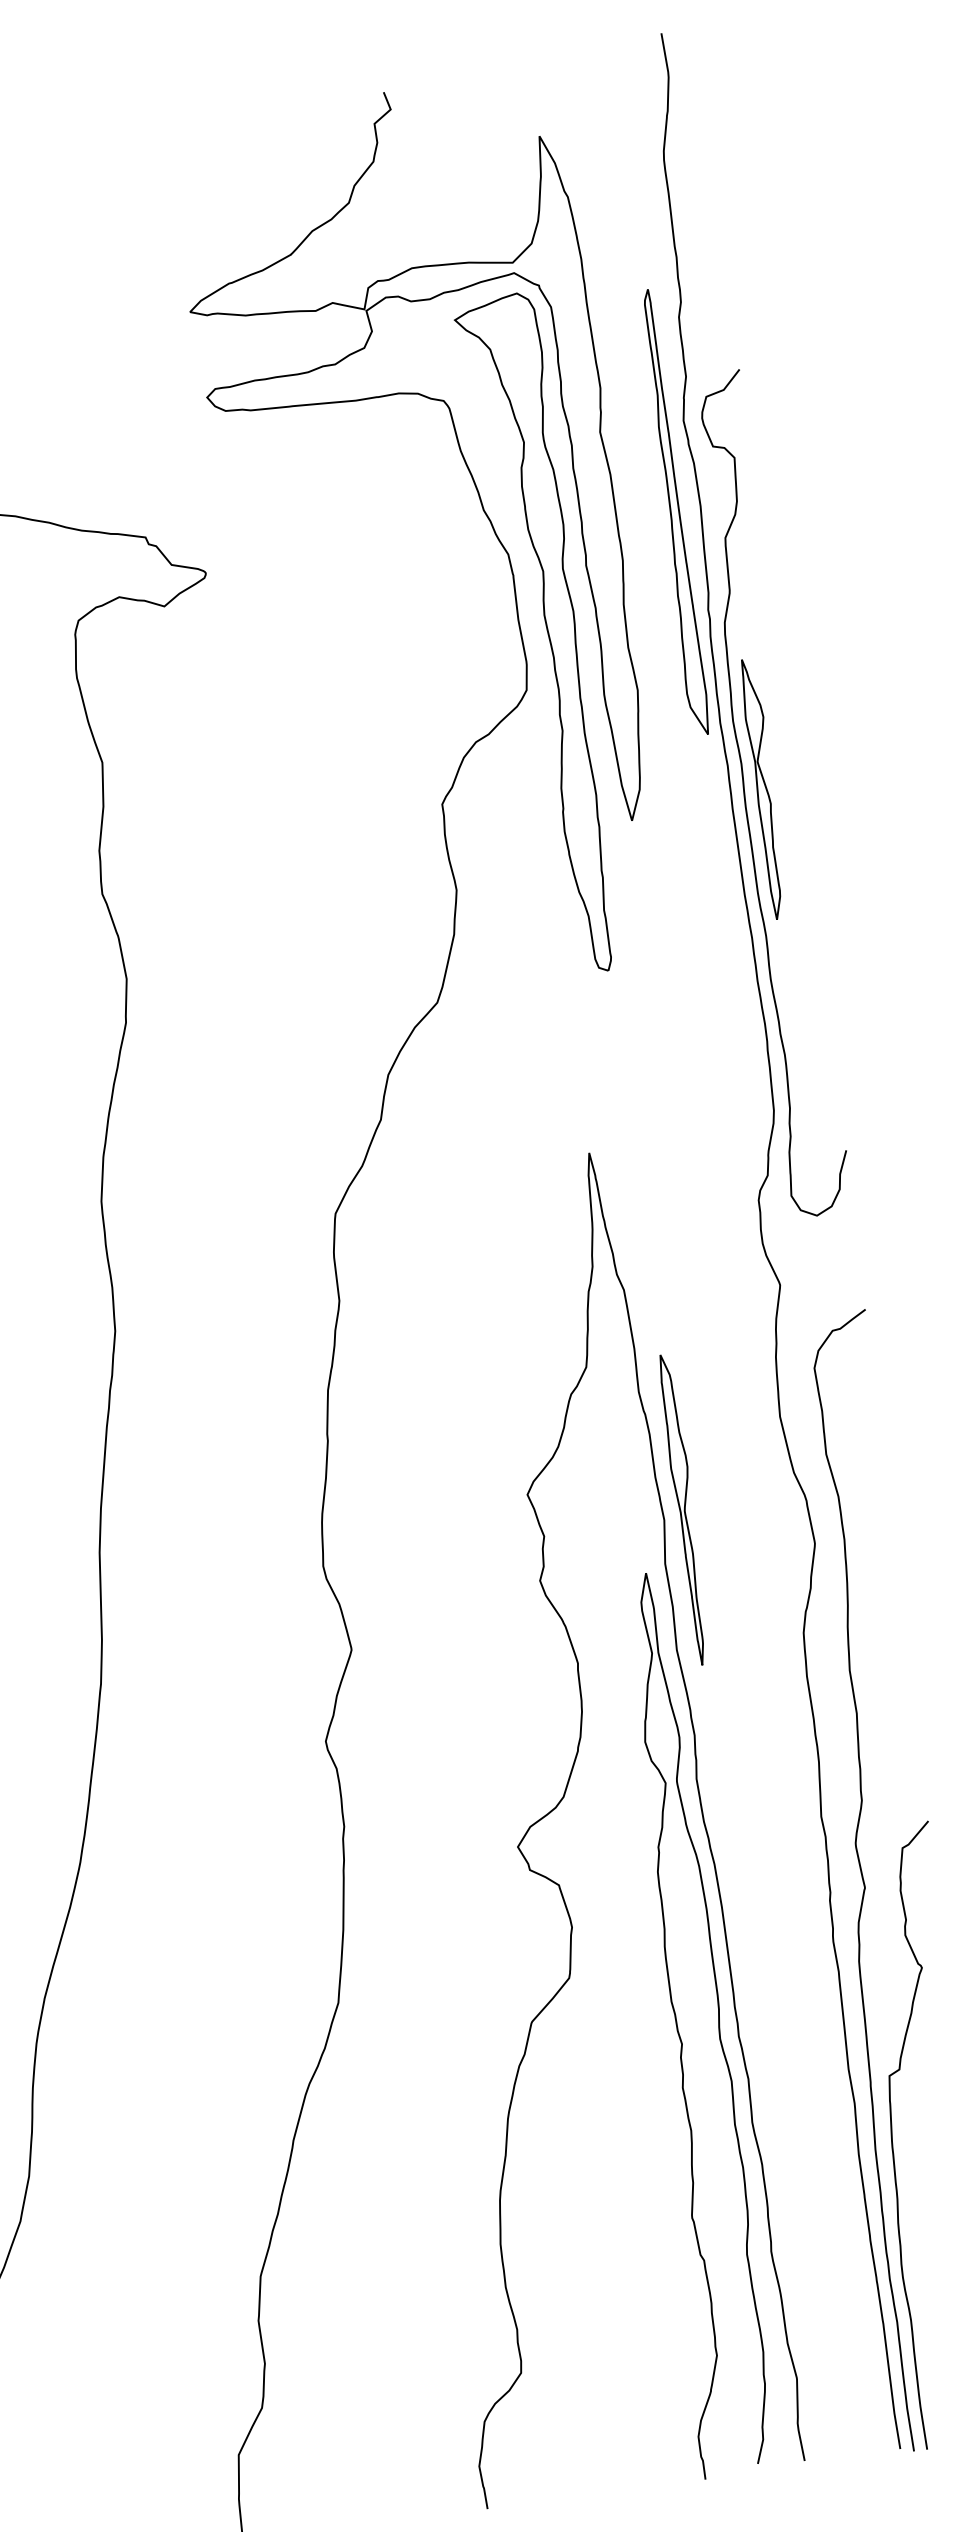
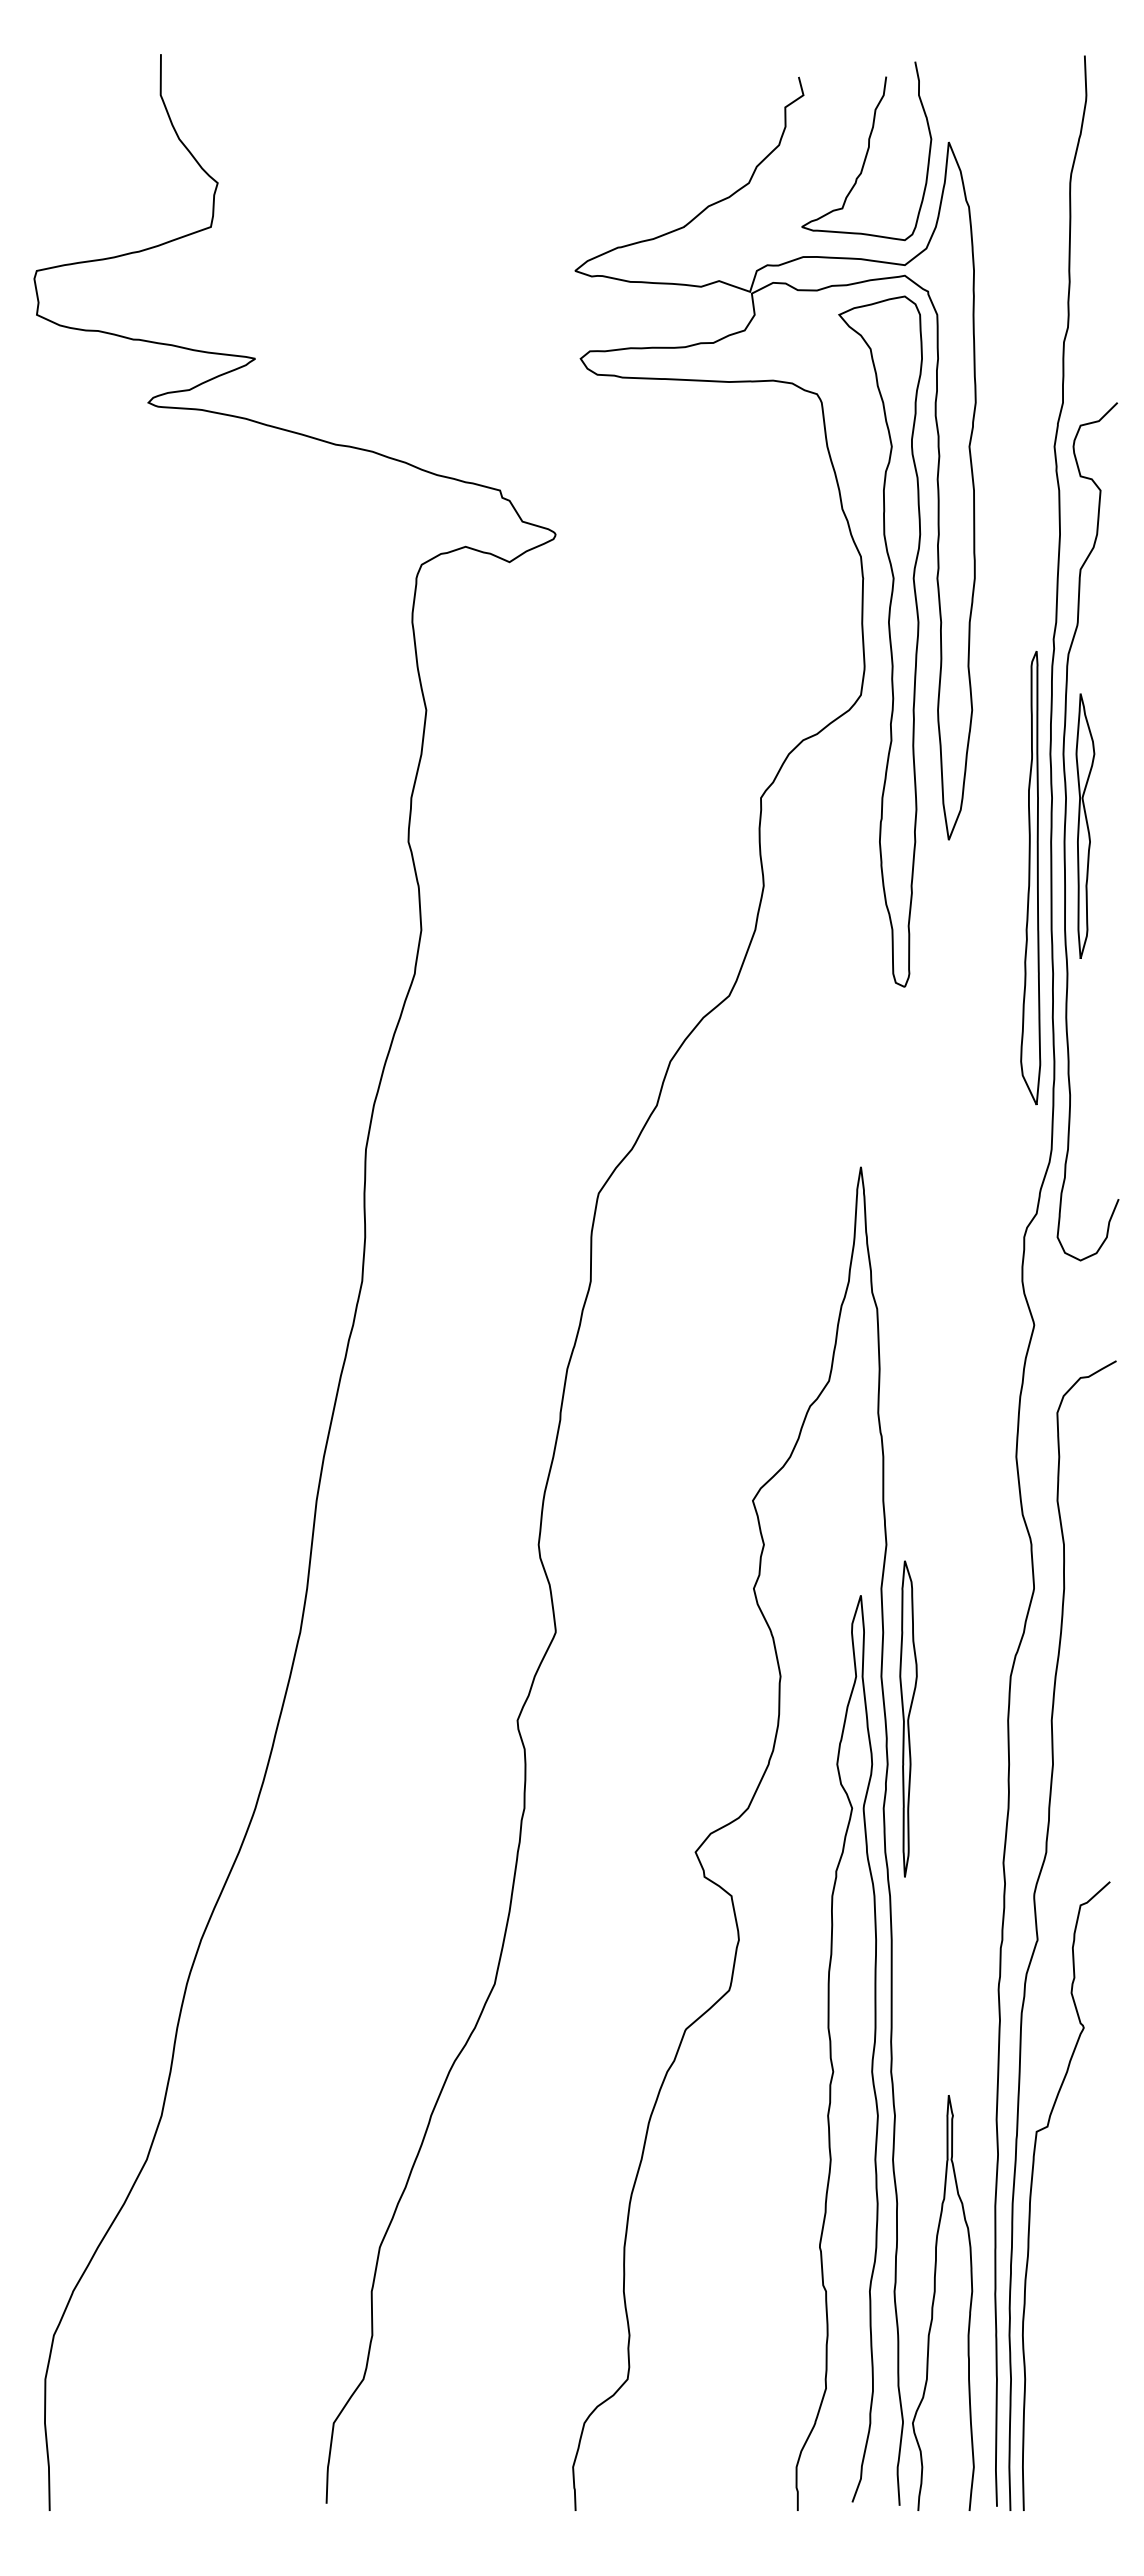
curve: (460, 156) -> (866, 151), added
part: (672, 513) -> (1030, 878), moved
part: (684, 1509) -> (908, 1718), moved
curve: (811, 2256) -> (934, 2302), added

